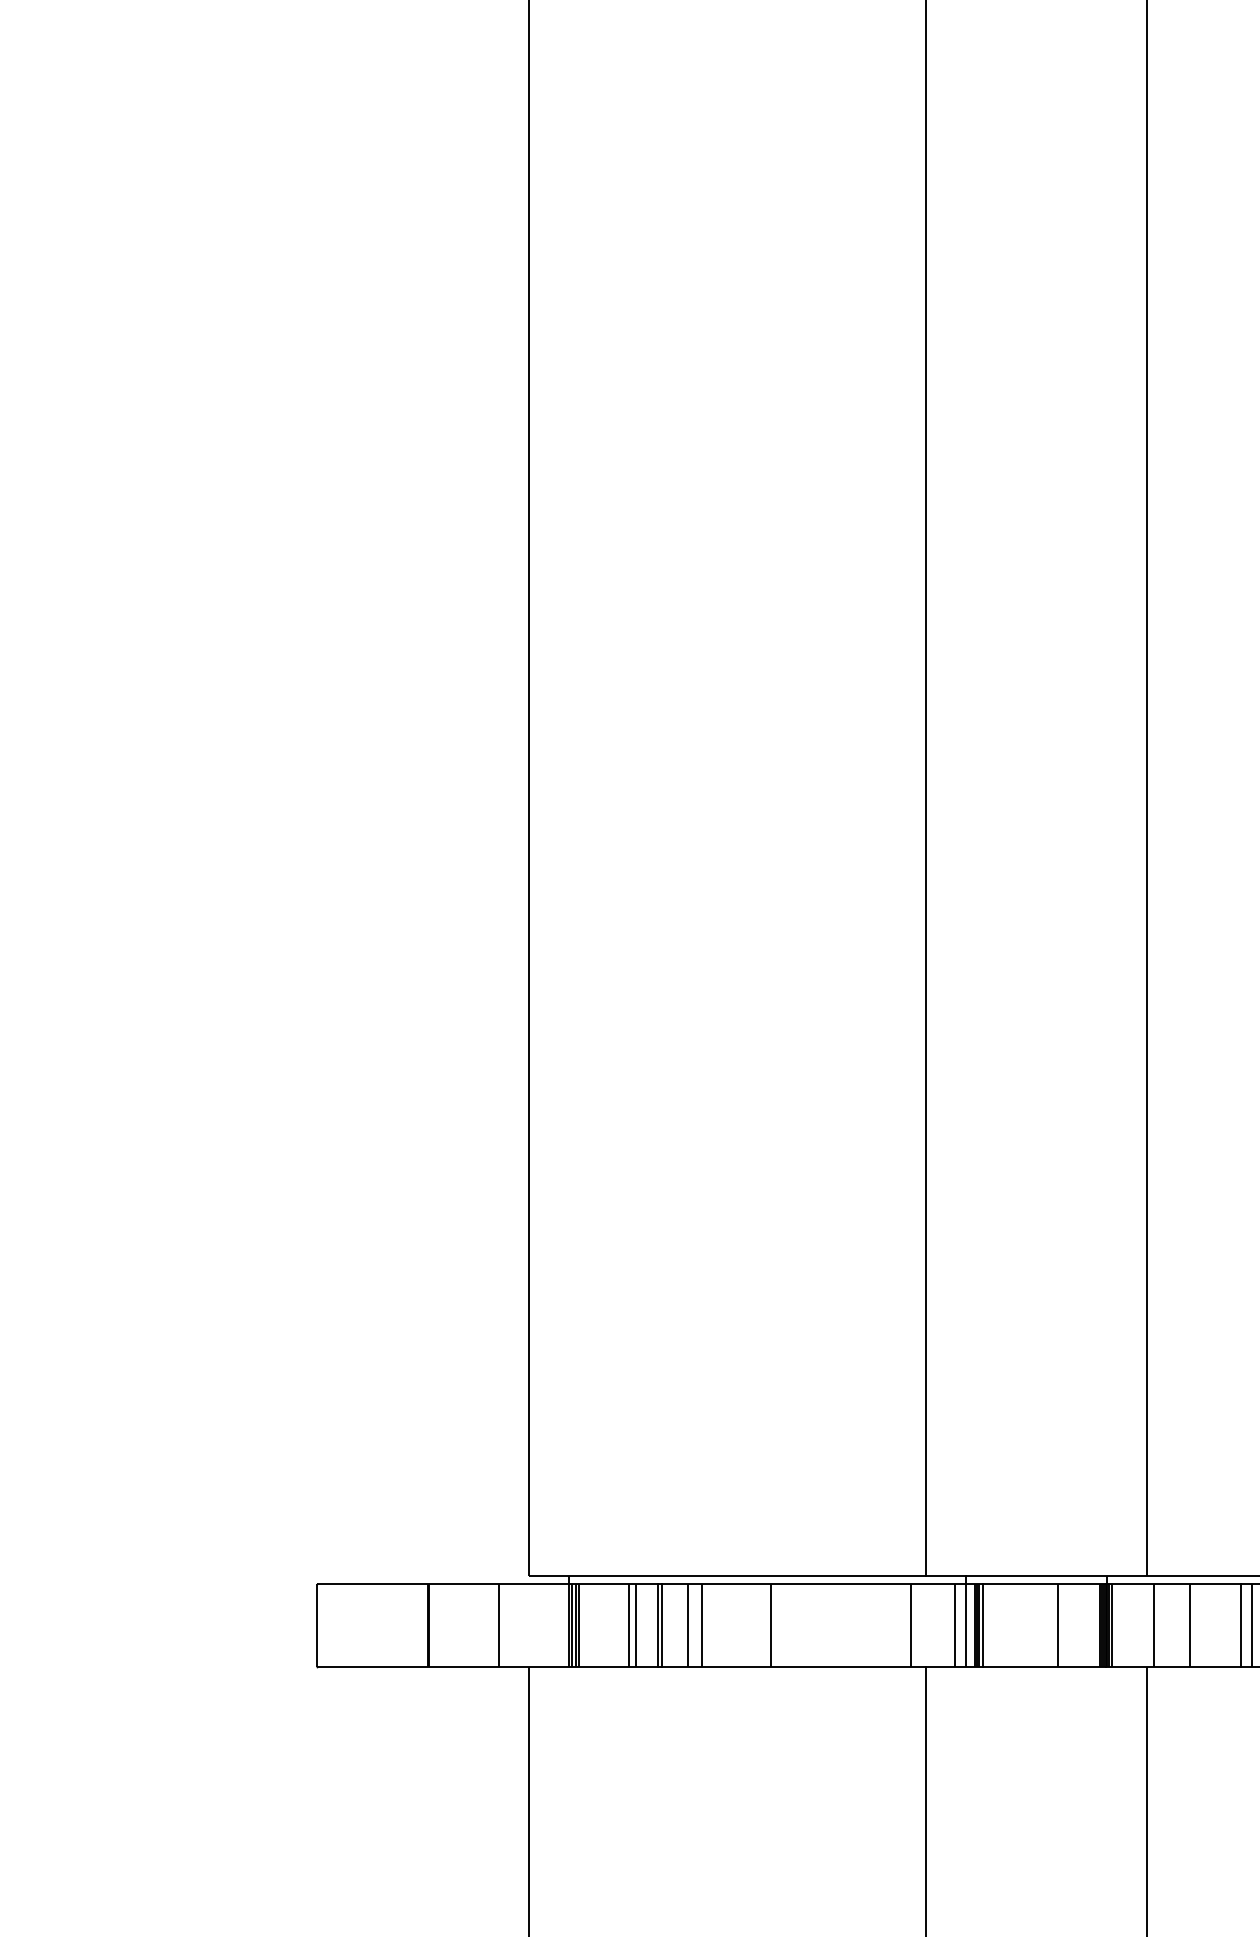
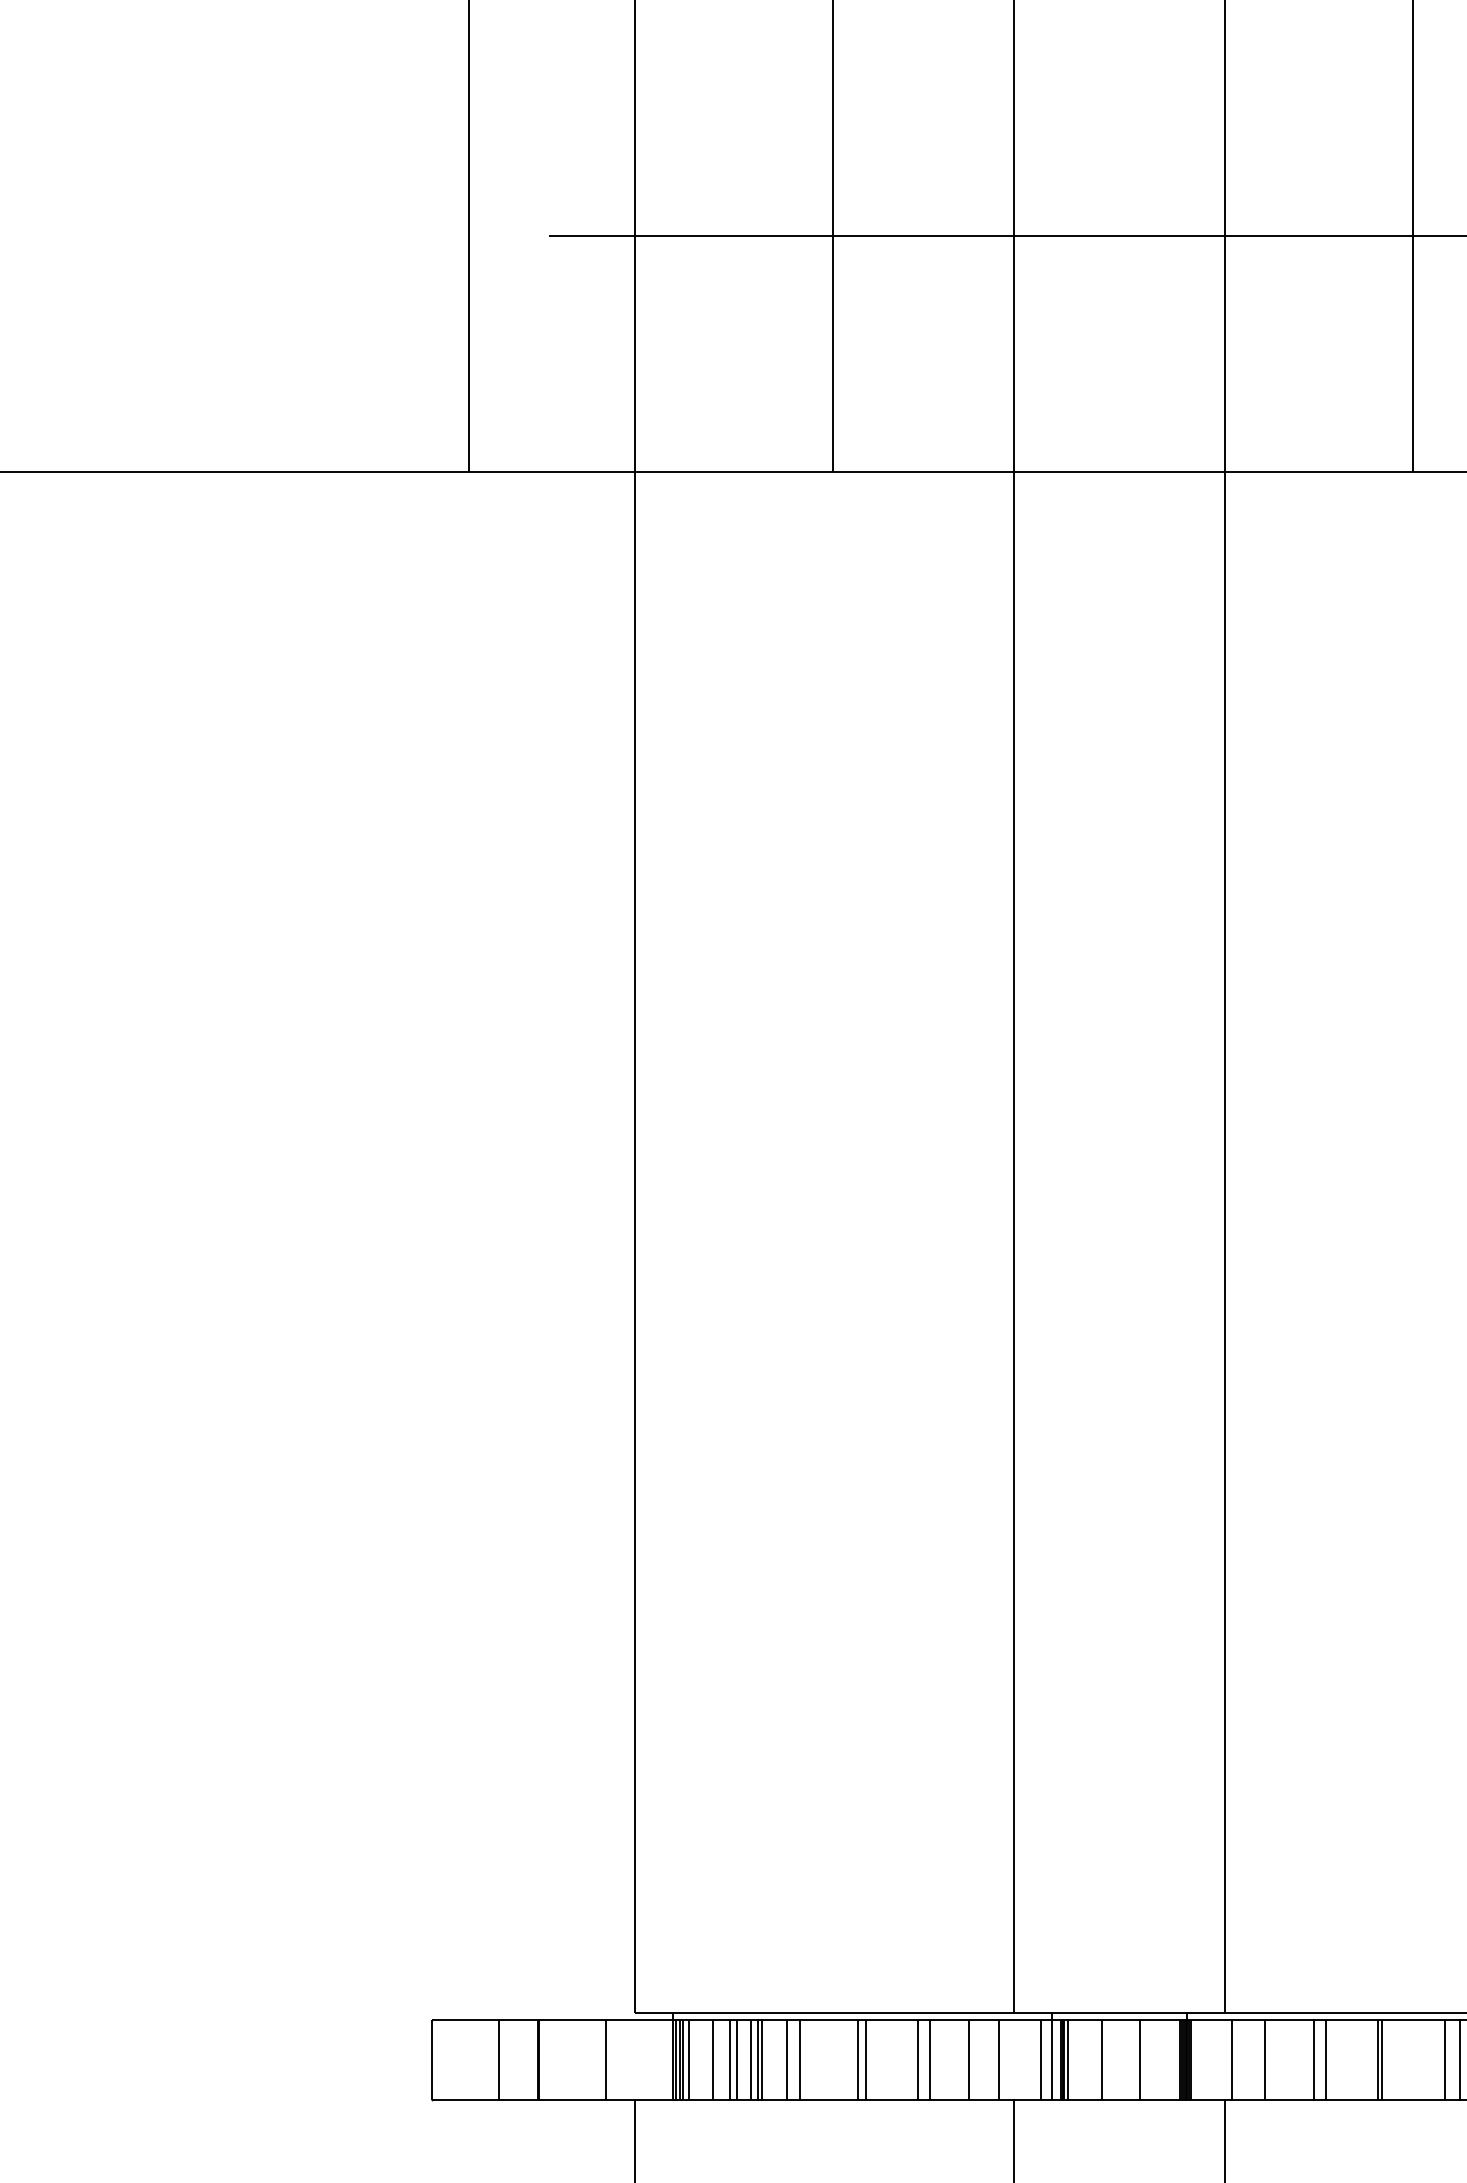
line: (387, 1625) -> (499, 2059), added
line: (585, 1625) -> (688, 2059), added
line: (611, 1625) -> (713, 2059), added
line: (650, 1625) -> (750, 2059), added
line: (763, 1625) -> (858, 2059), added
line: (825, 1625) -> (917, 2059), added
line: (838, 1625) -> (930, 2059), added
line: (878, 1625) -> (968, 2059), added
line: (1017, 1625) -> (1101, 2059), added

